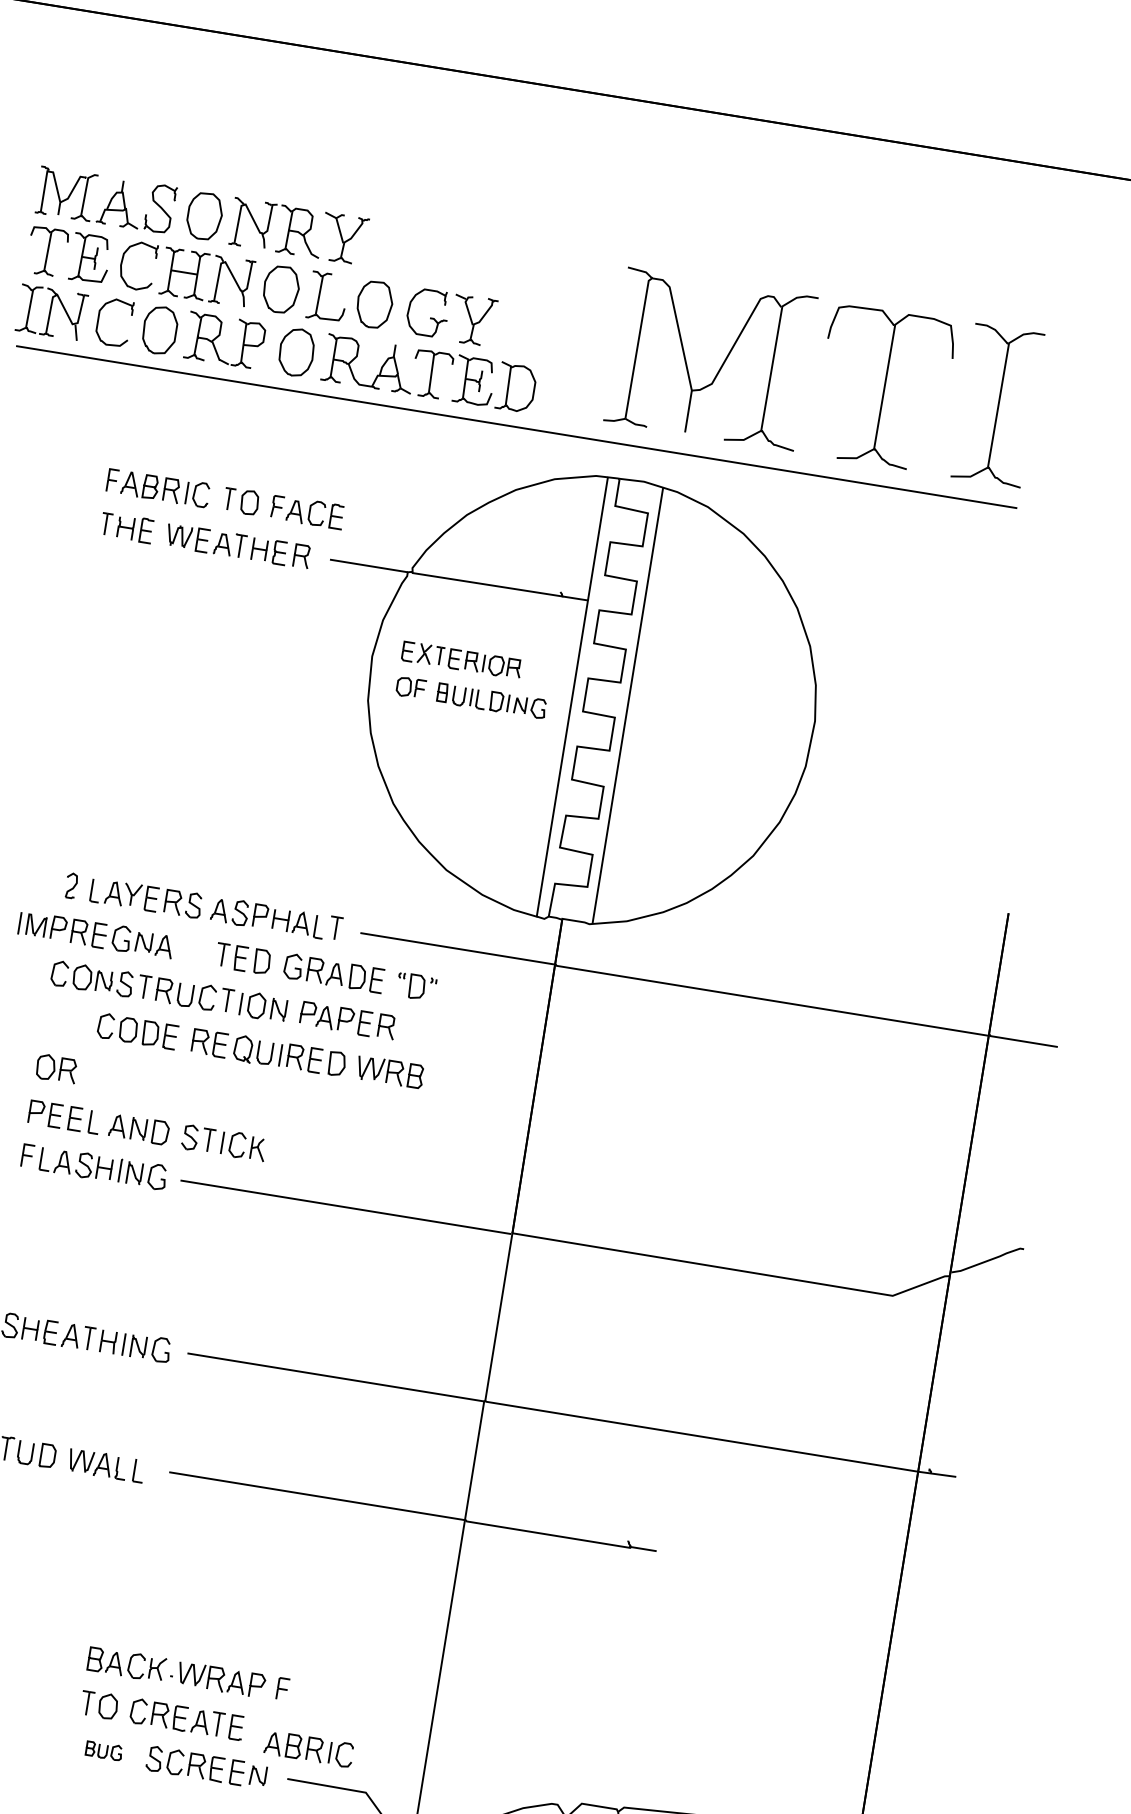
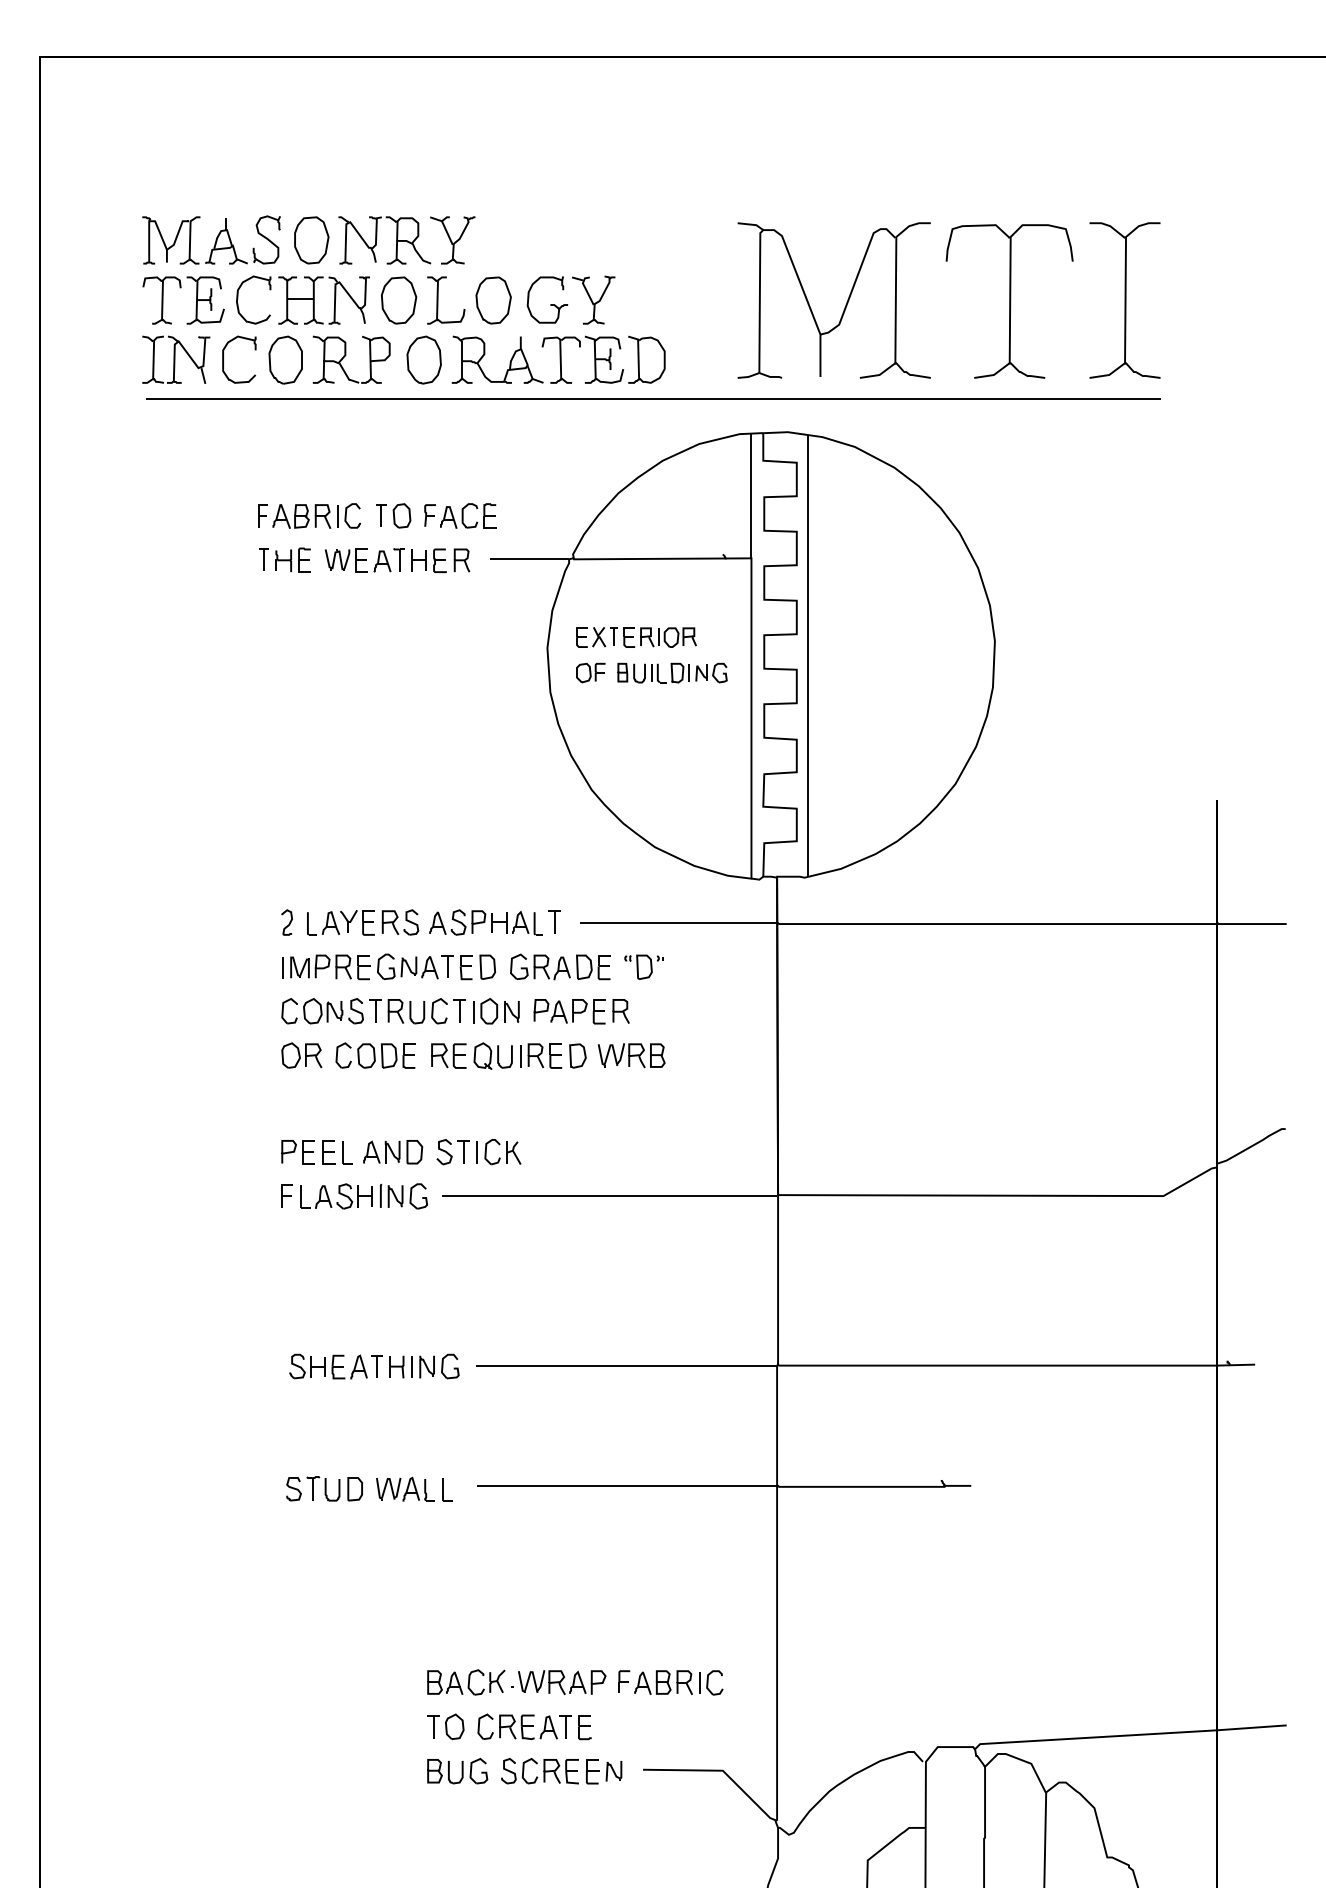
part: (96, 934) -> (360, 966), moved
part: (56, 1068) -> (301, 1055), moved
part: (308, 1748) -> (678, 1682), moved
part: (103, 1751) -> (457, 1771), size x1.67

